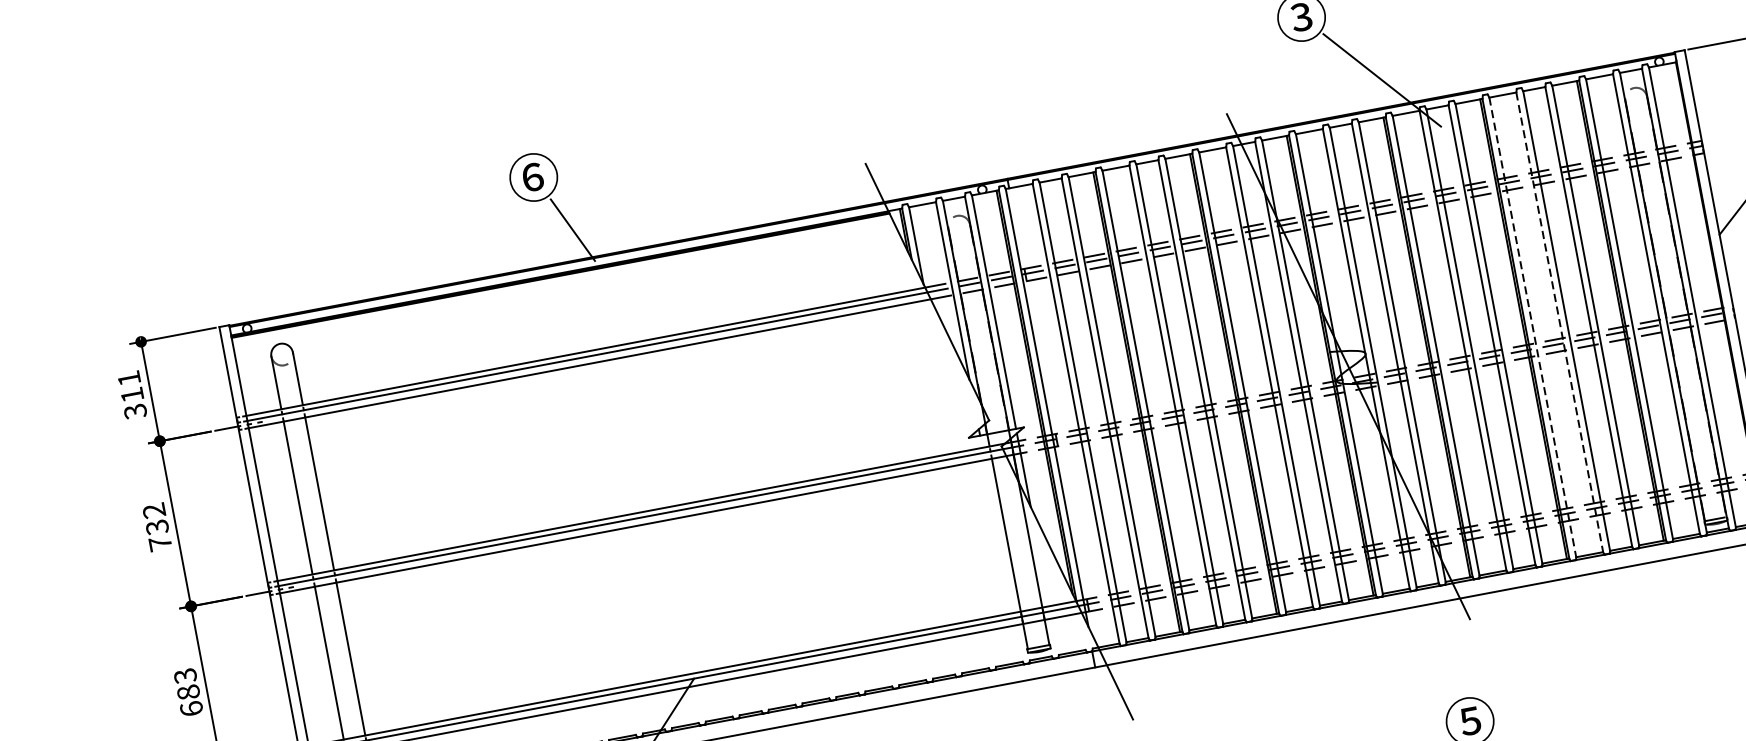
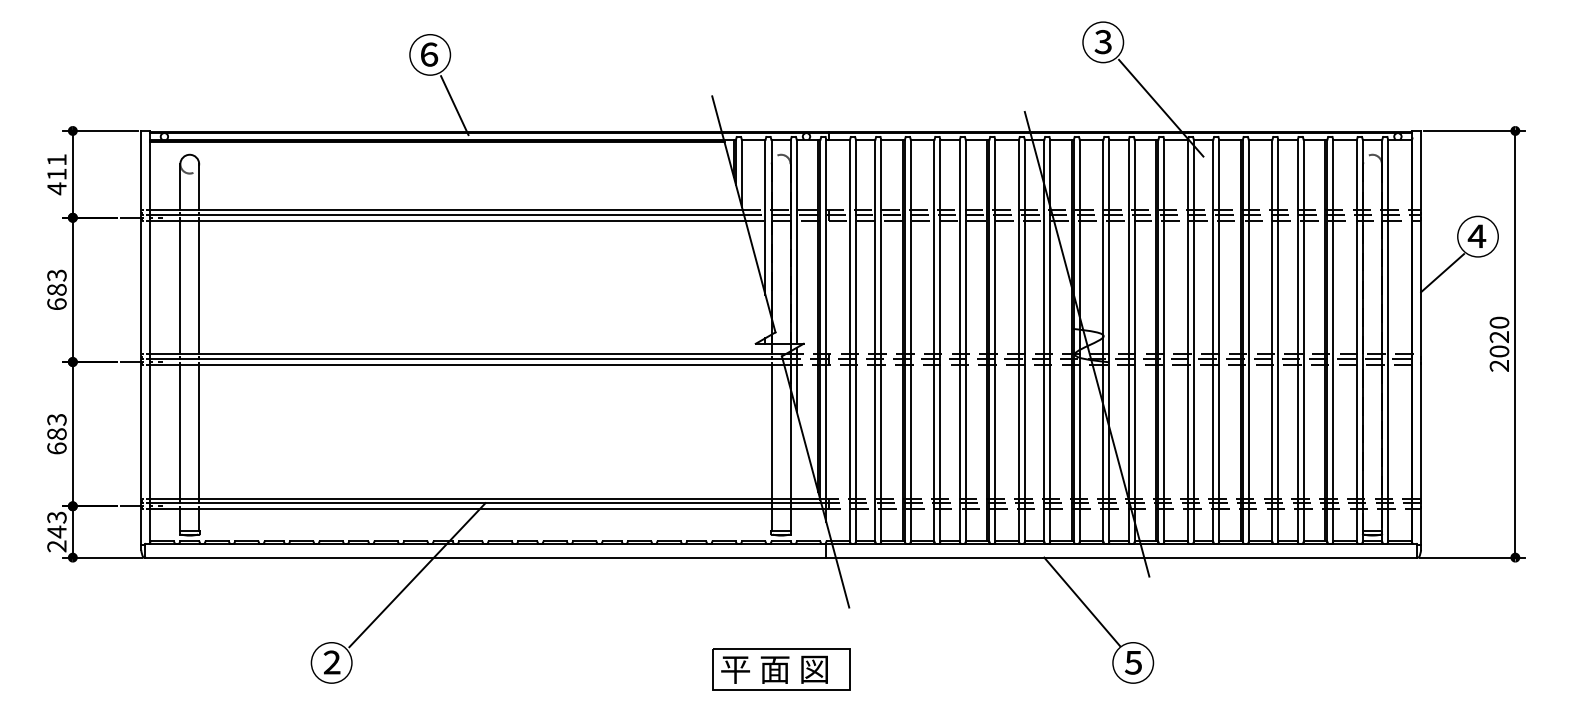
line: (1559, 322) -> (1272, 340), dashed -> solid
line: (1532, 327) -> (1248, 340), dashed -> solid
text: (134, 411) -> (56, 188), 311 -> 411
text: (156, 526) -> (56, 289), 732 -> 683
line: (1398, 662) -> (1082, 601), added

